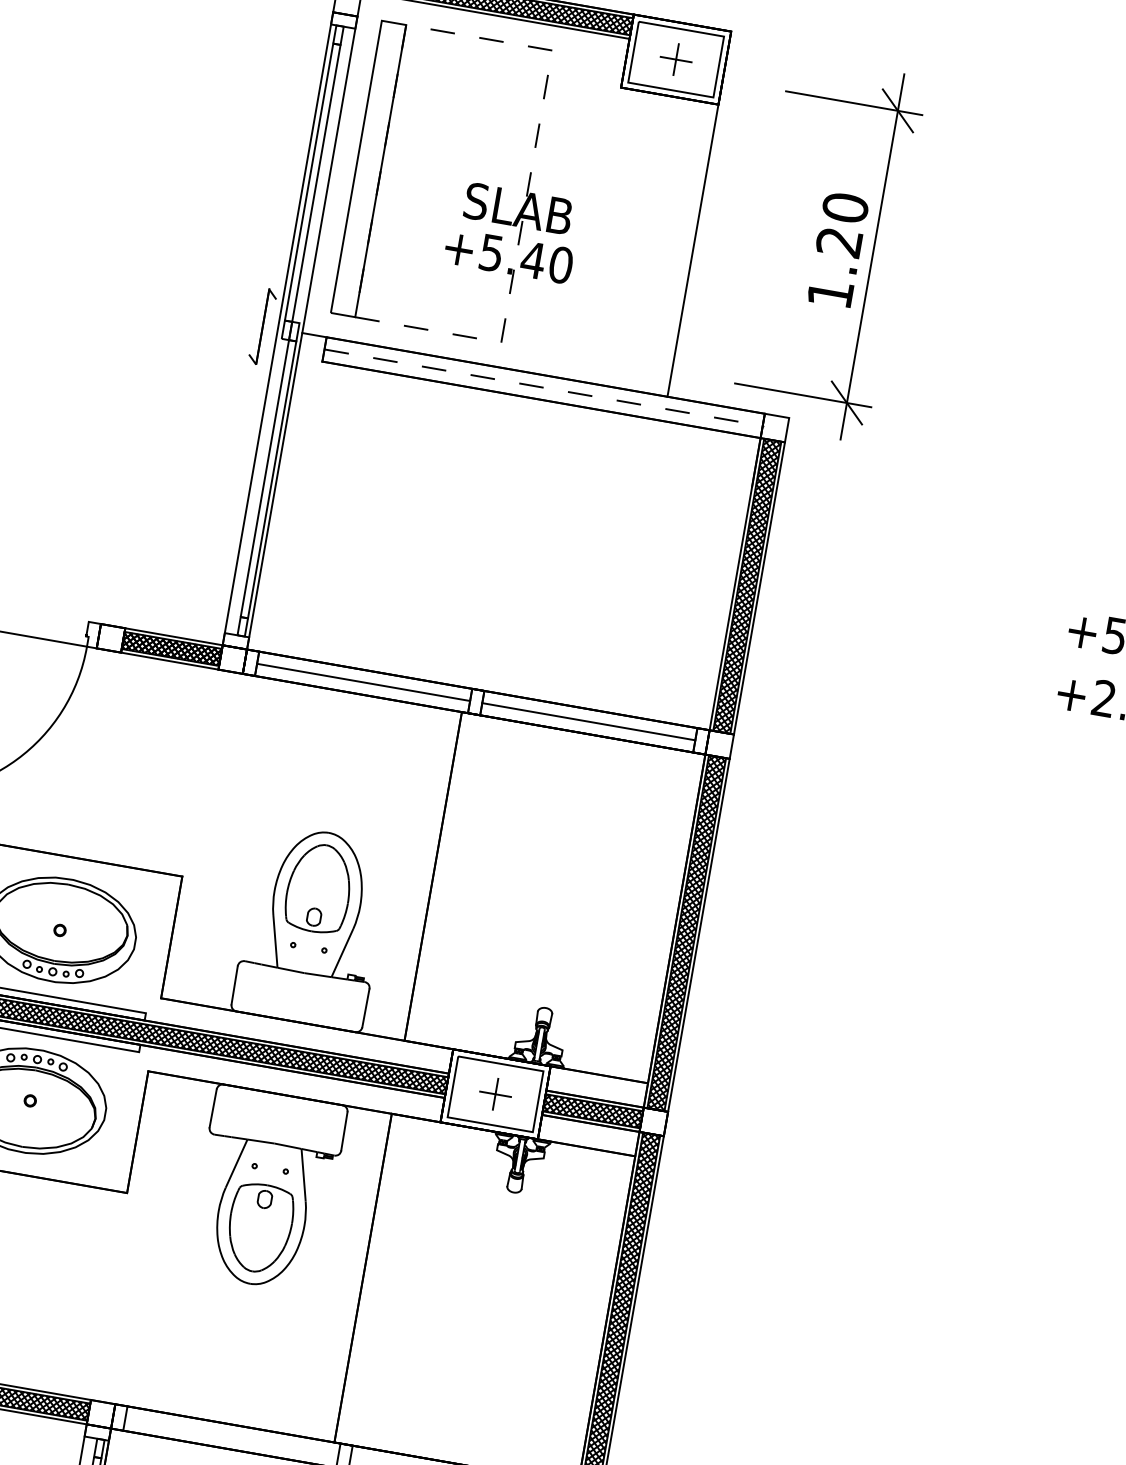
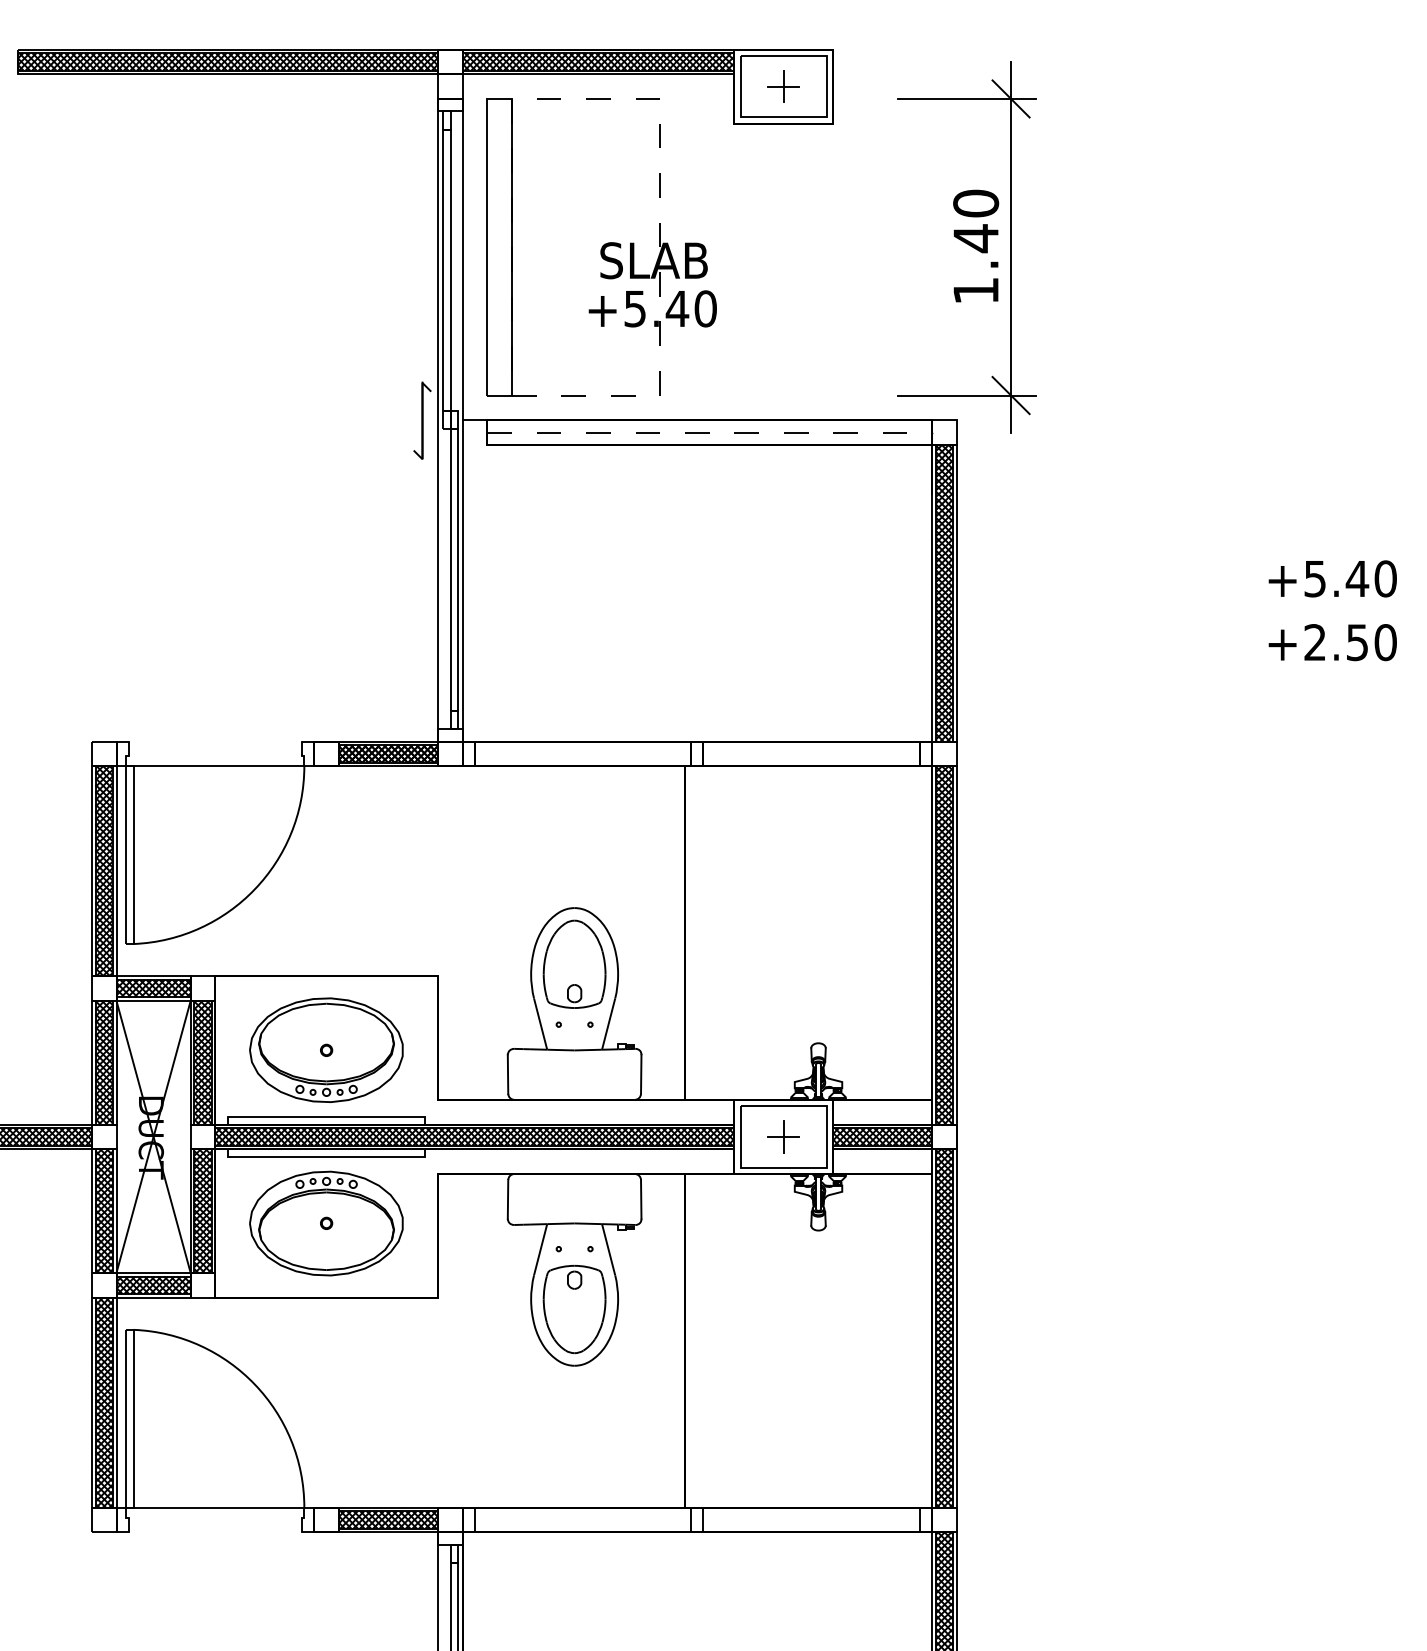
line: (695, 238) -> (833, 259), removed
text: (838, 242) -> (975, 238), 1.20 -> 1.40
line: (363, 681) -> (582, 753), removed
line: (588, 721) -> (811, 753), removed

